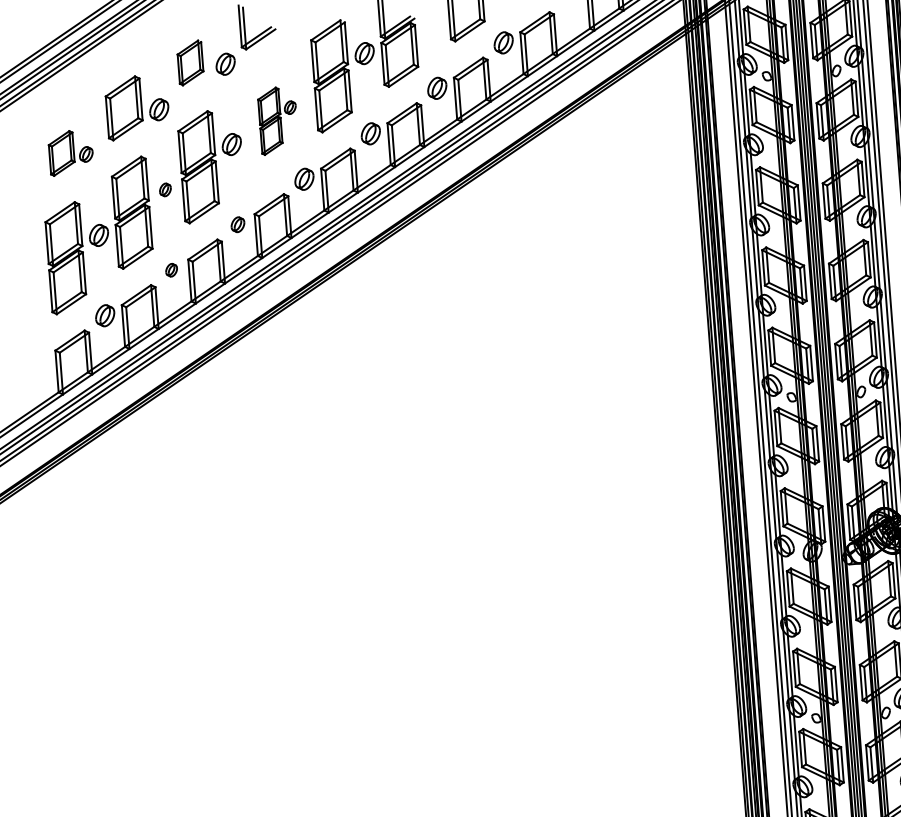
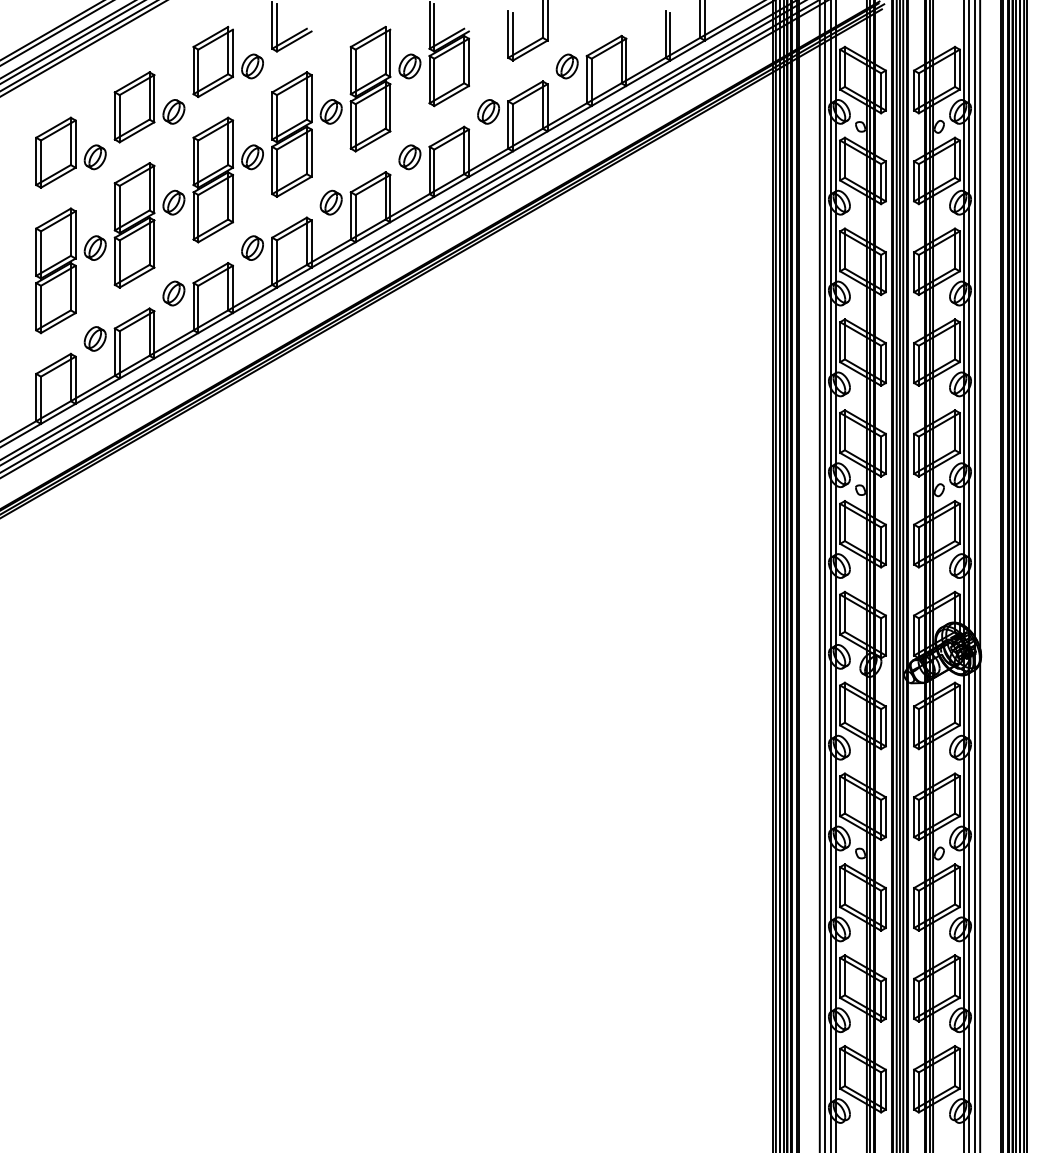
part: (189, 62) -> (212, 61), size x1.43
part: (277, 120) -> (306, 134), size x1.67
part: (70, 152) -> (70, 152), size x1.43
part: (165, 189) -> (173, 202), size x1.67
part: (237, 224) -> (252, 247), size x1.43
part: (171, 270) -> (173, 293), size x1.67

